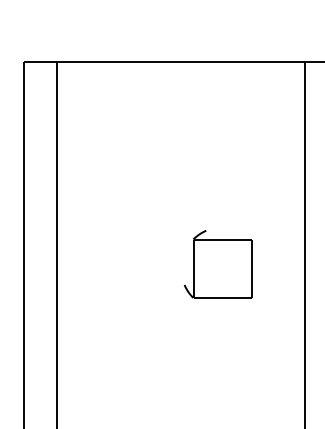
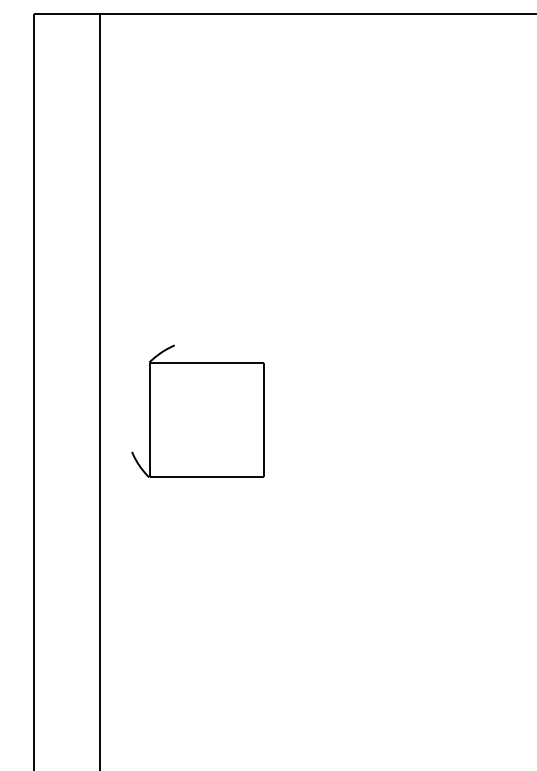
part: (217, 264) -> (196, 411), moved

